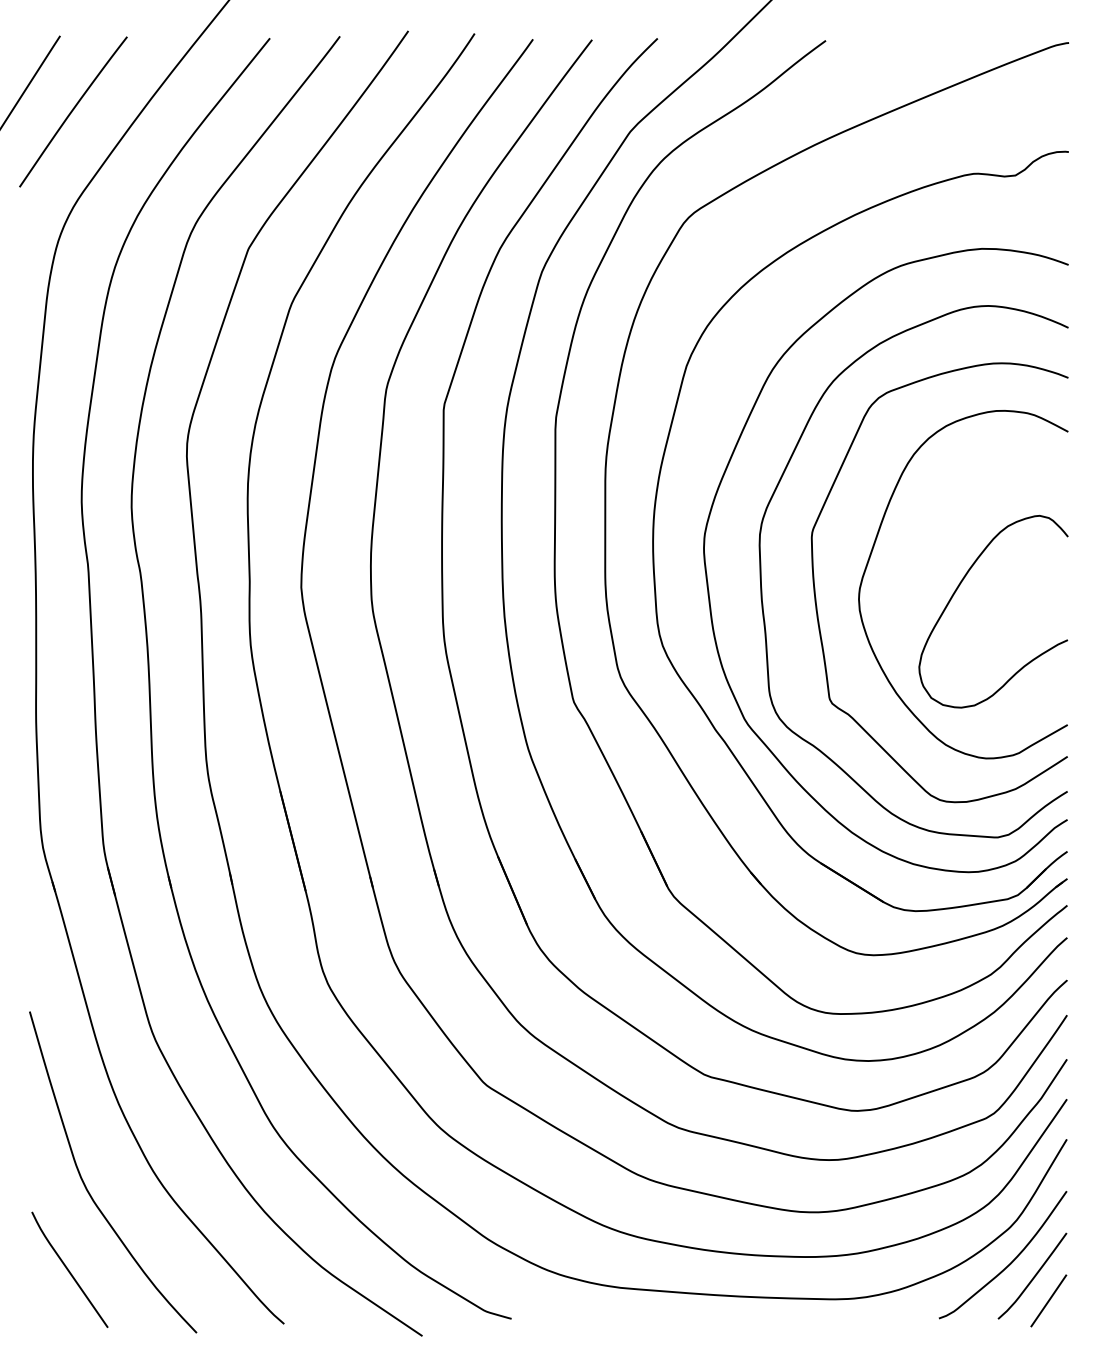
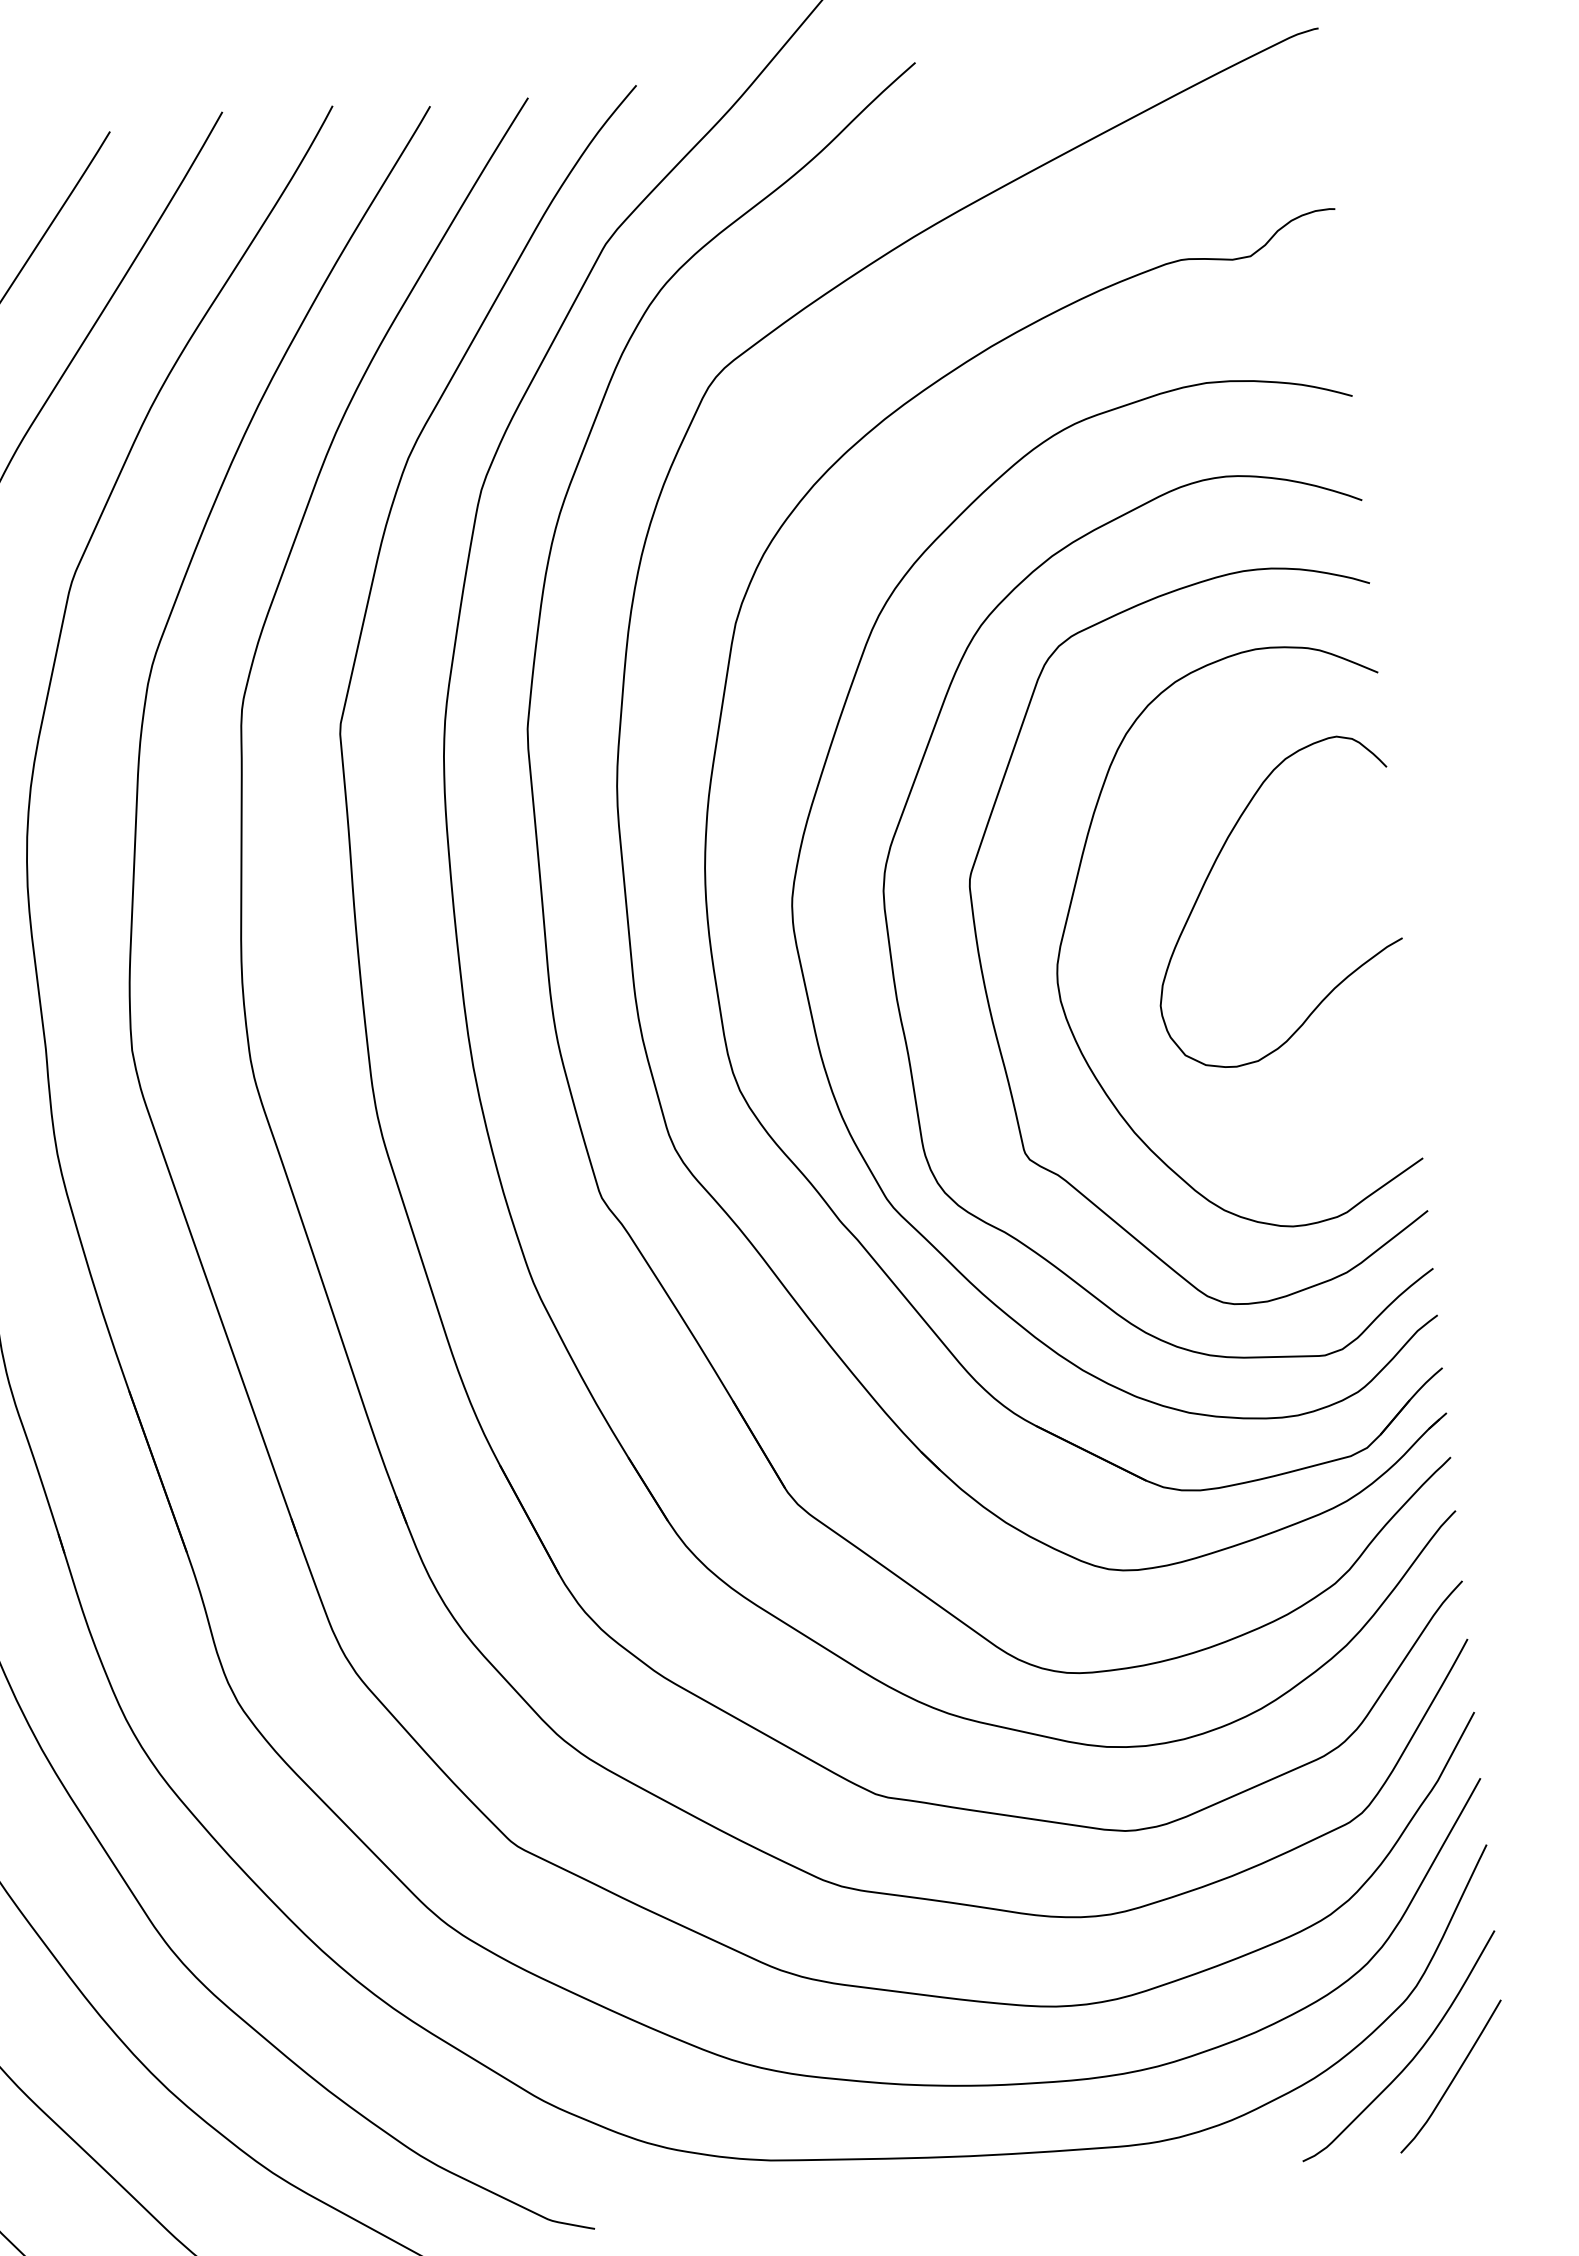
curve: (958, 588) -> (1213, 869), moved
line: (1048, 1300) -> (1481, 2114), removed

